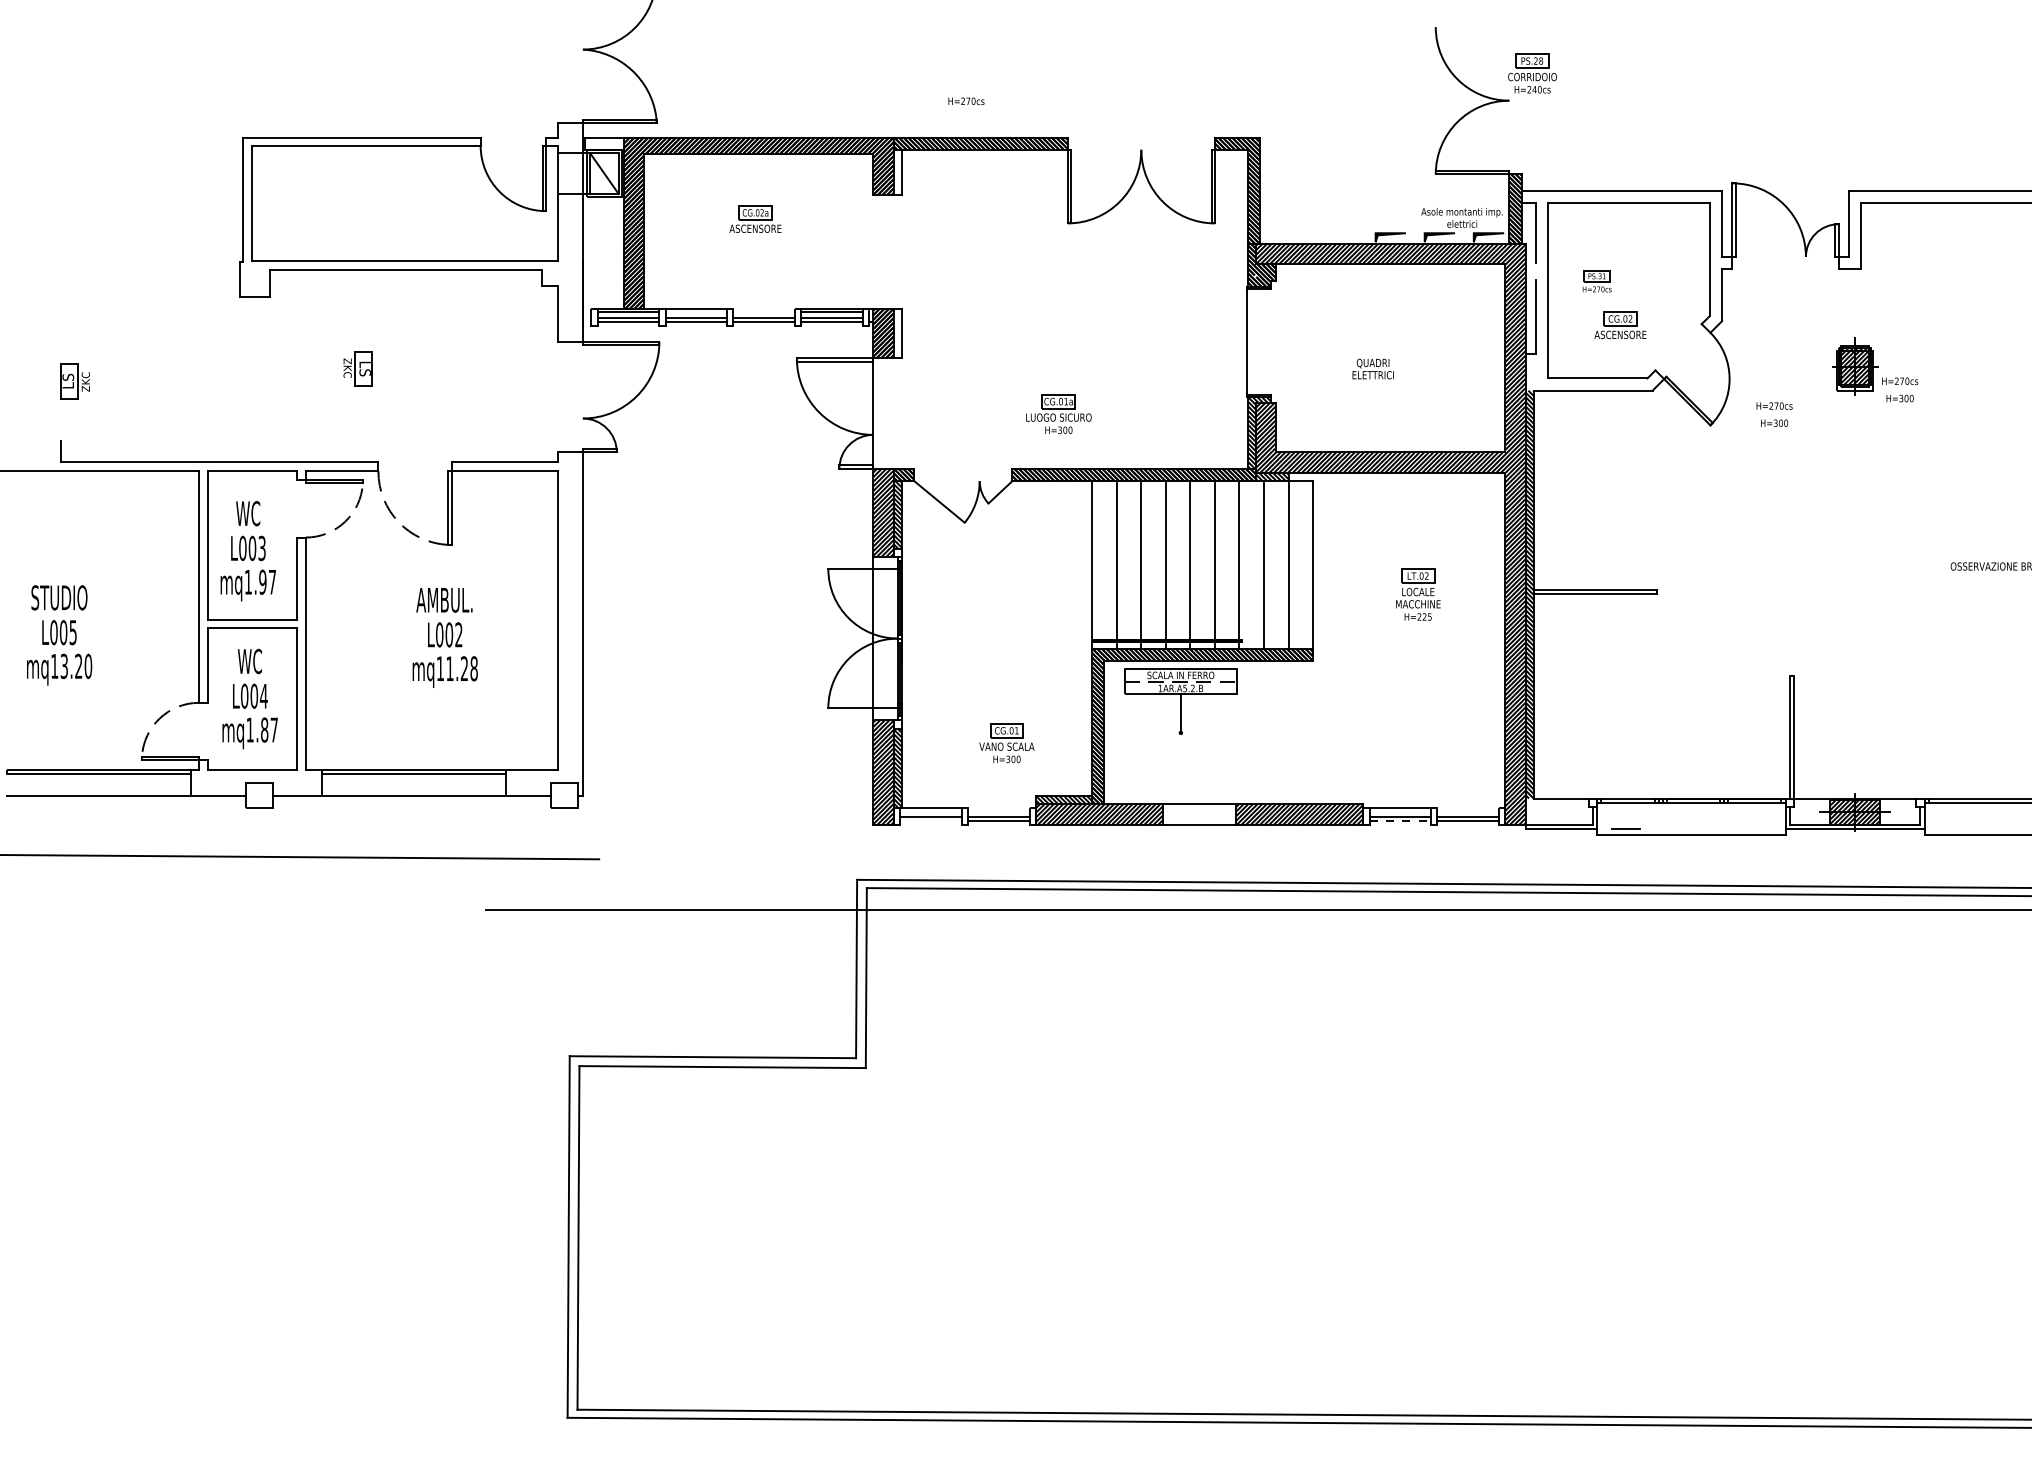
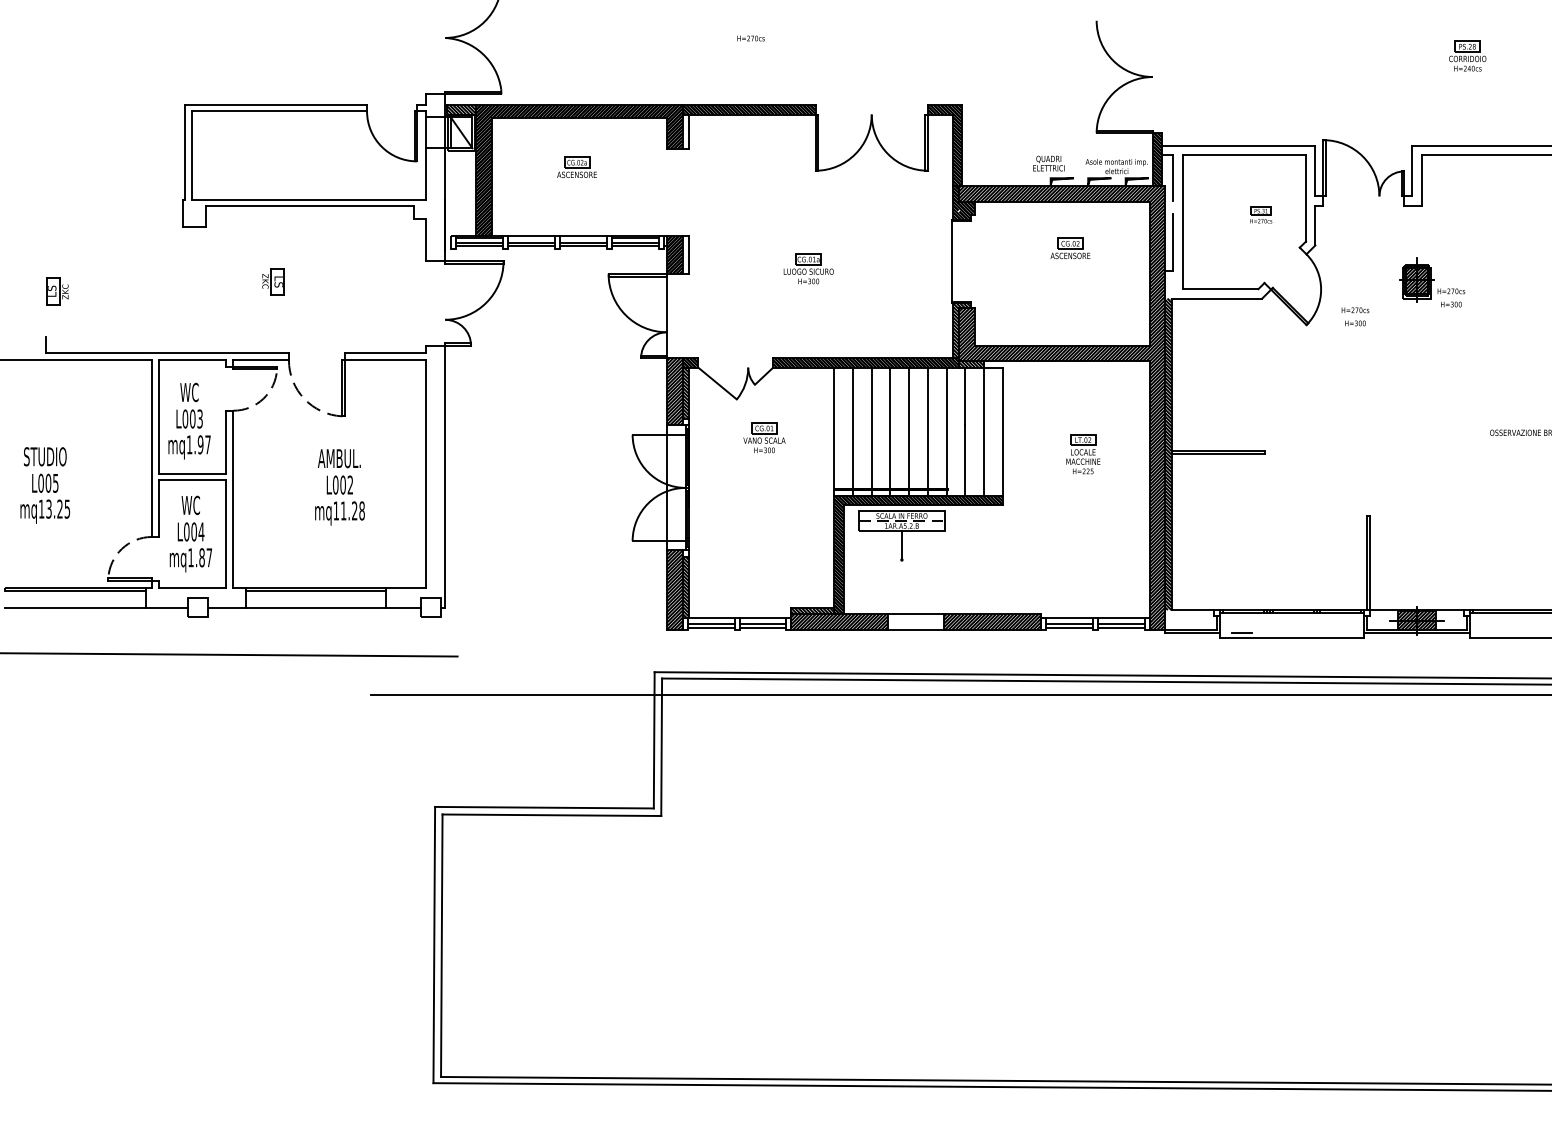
part: (1532, 73) -> (1467, 56), moved
text: (966, 100) -> (751, 37), moved
hatch: (603, 143) -> (460, 109), added
part: (1596, 281) -> (1260, 215), moved
line: (763, 309) -> (583, 236), added
part: (1620, 325) -> (1070, 248), moved
text: (1372, 368) -> (1048, 163), moved
part: (1058, 413) -> (808, 268), moved
text: (88, 666) -> (67, 509), mq13.20 -> mq13.25
part: (1006, 743) -> (764, 438), moved
line: (998, 808) -> (762, 617), added
line: (1467, 808) -> (1120, 617), added
line: (930, 821) -> (710, 627), added
line: (1400, 821) -> (1069, 627), dashed -> solid

